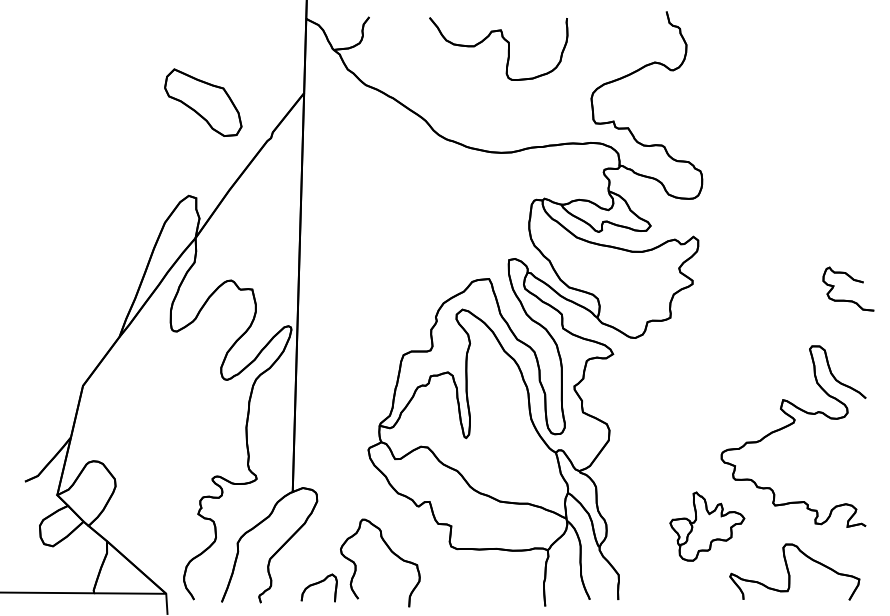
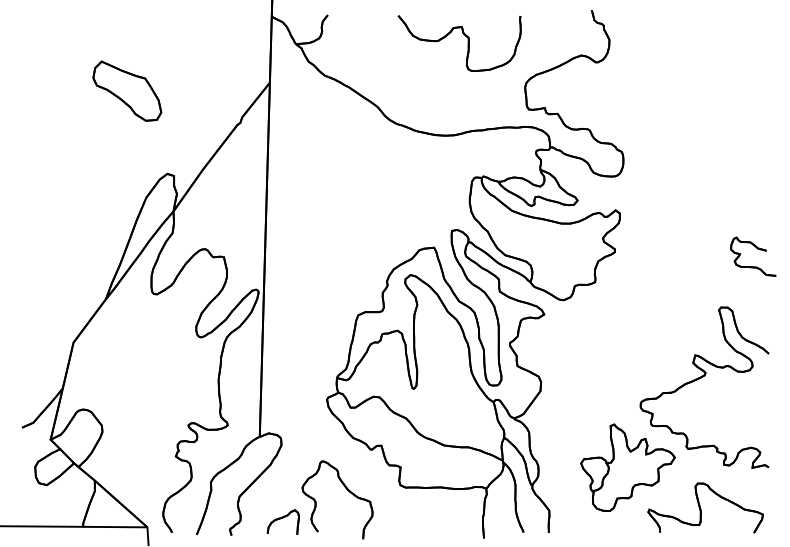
part: (507, 49) -> (467, 43), moved
part: (203, 101) -> (127, 90), moved
part: (706, 526) -> (627, 467), size x1.43

